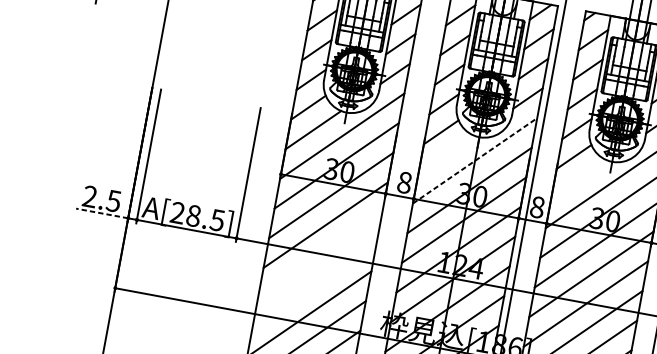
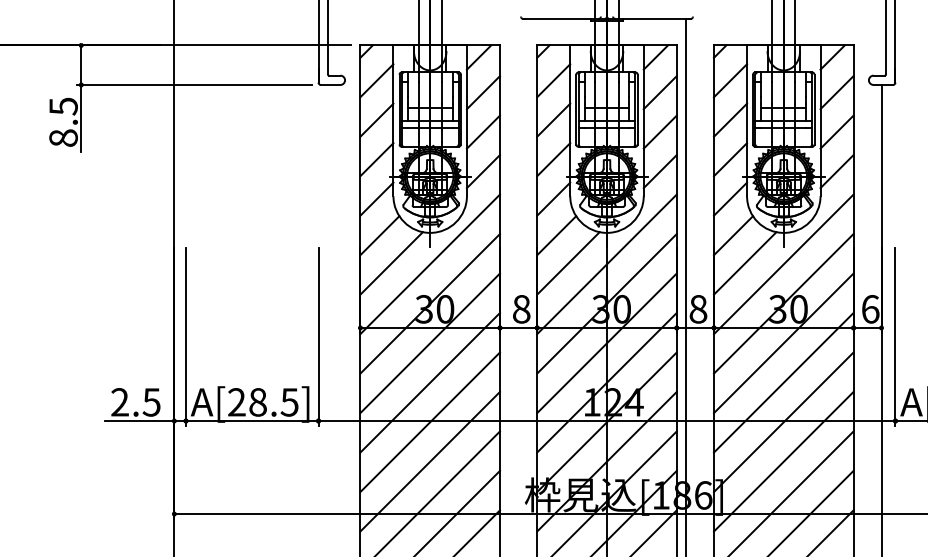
line: (446, 154) -> (568, 263), added
line: (475, 161) -> (607, 264), dashed -> solid
line: (579, 179) -> (745, 263), added
line: (101, 213) -> (139, 421), dashed -> solid
line: (319, 254) -> (429, 422), added
line: (314, 284) -> (429, 461), added

